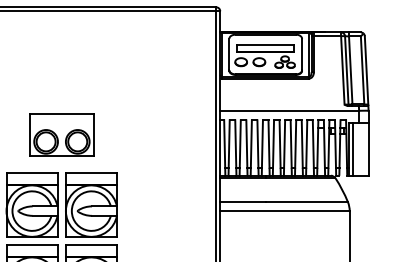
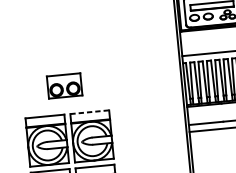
part: (61, 134) -> (64, 85), size x0.7
line: (91, 172) -> (89, 112), solid -> dashed

